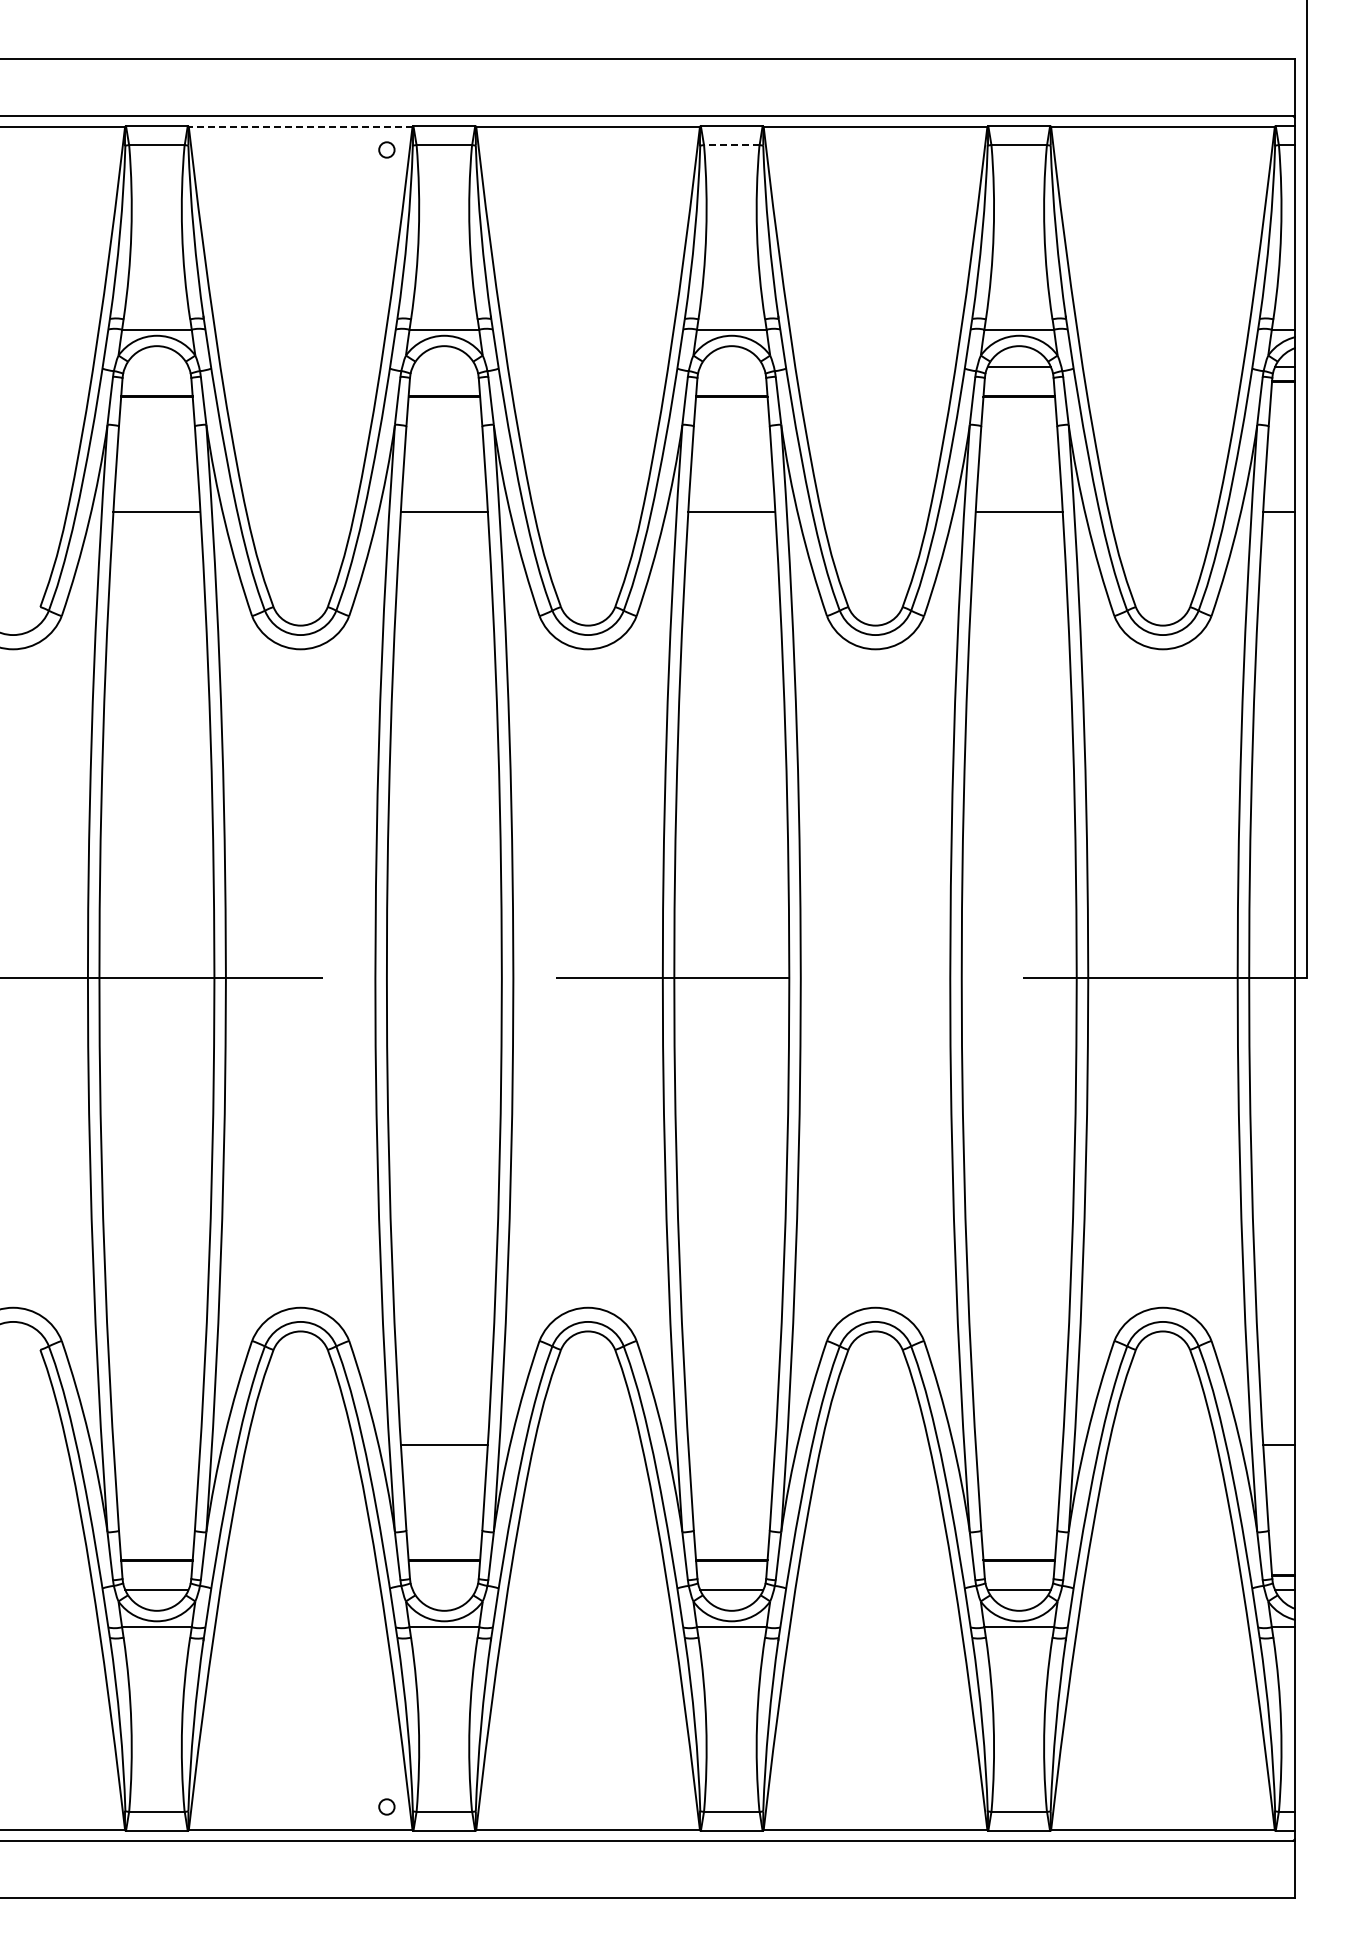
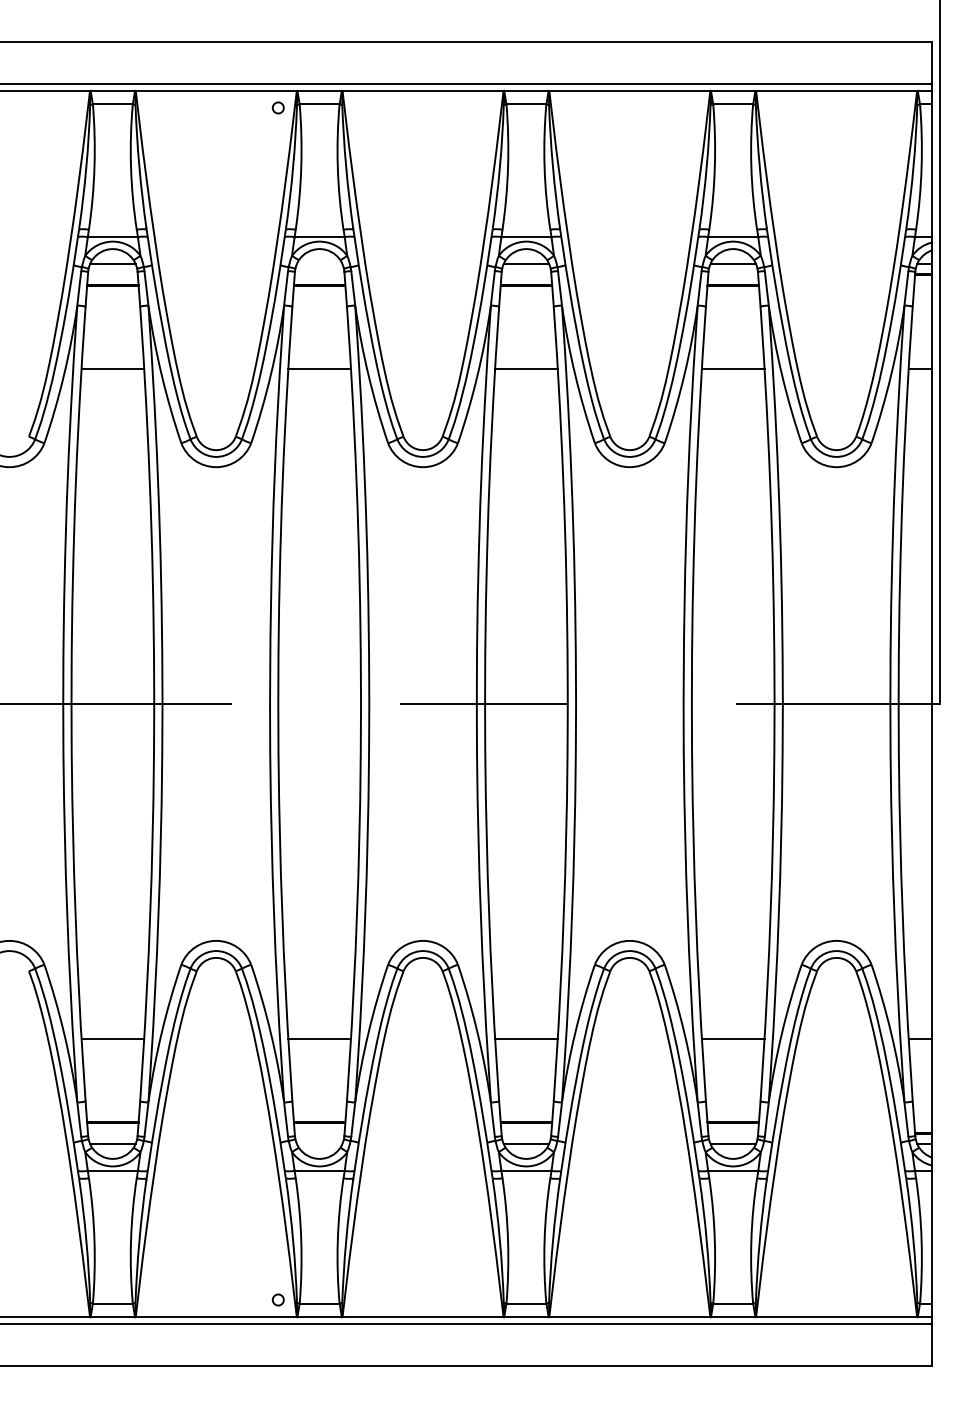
line: (300, 126) -> (216, 91), dashed -> solid
line: (731, 145) -> (526, 104), dashed -> solid
line: (156, 366) -> (112, 263), added
line: (731, 366) -> (526, 263), added
line: (156, 1444) -> (112, 1039), added
line: (731, 1444) -> (526, 1039), added
line: (1018, 1444) -> (732, 1039), added

